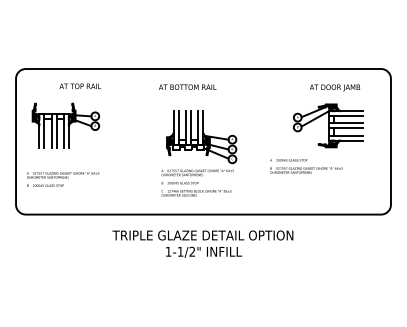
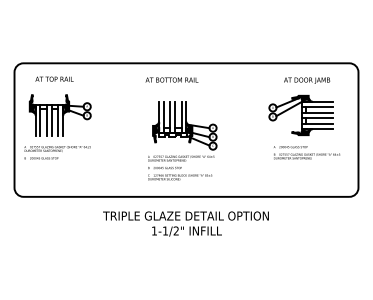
text: (80, 85) -> (54, 78), moved
text: (305, 166) -> (306, 152), moved
text: (62, 179) -> (57, 152), moved

